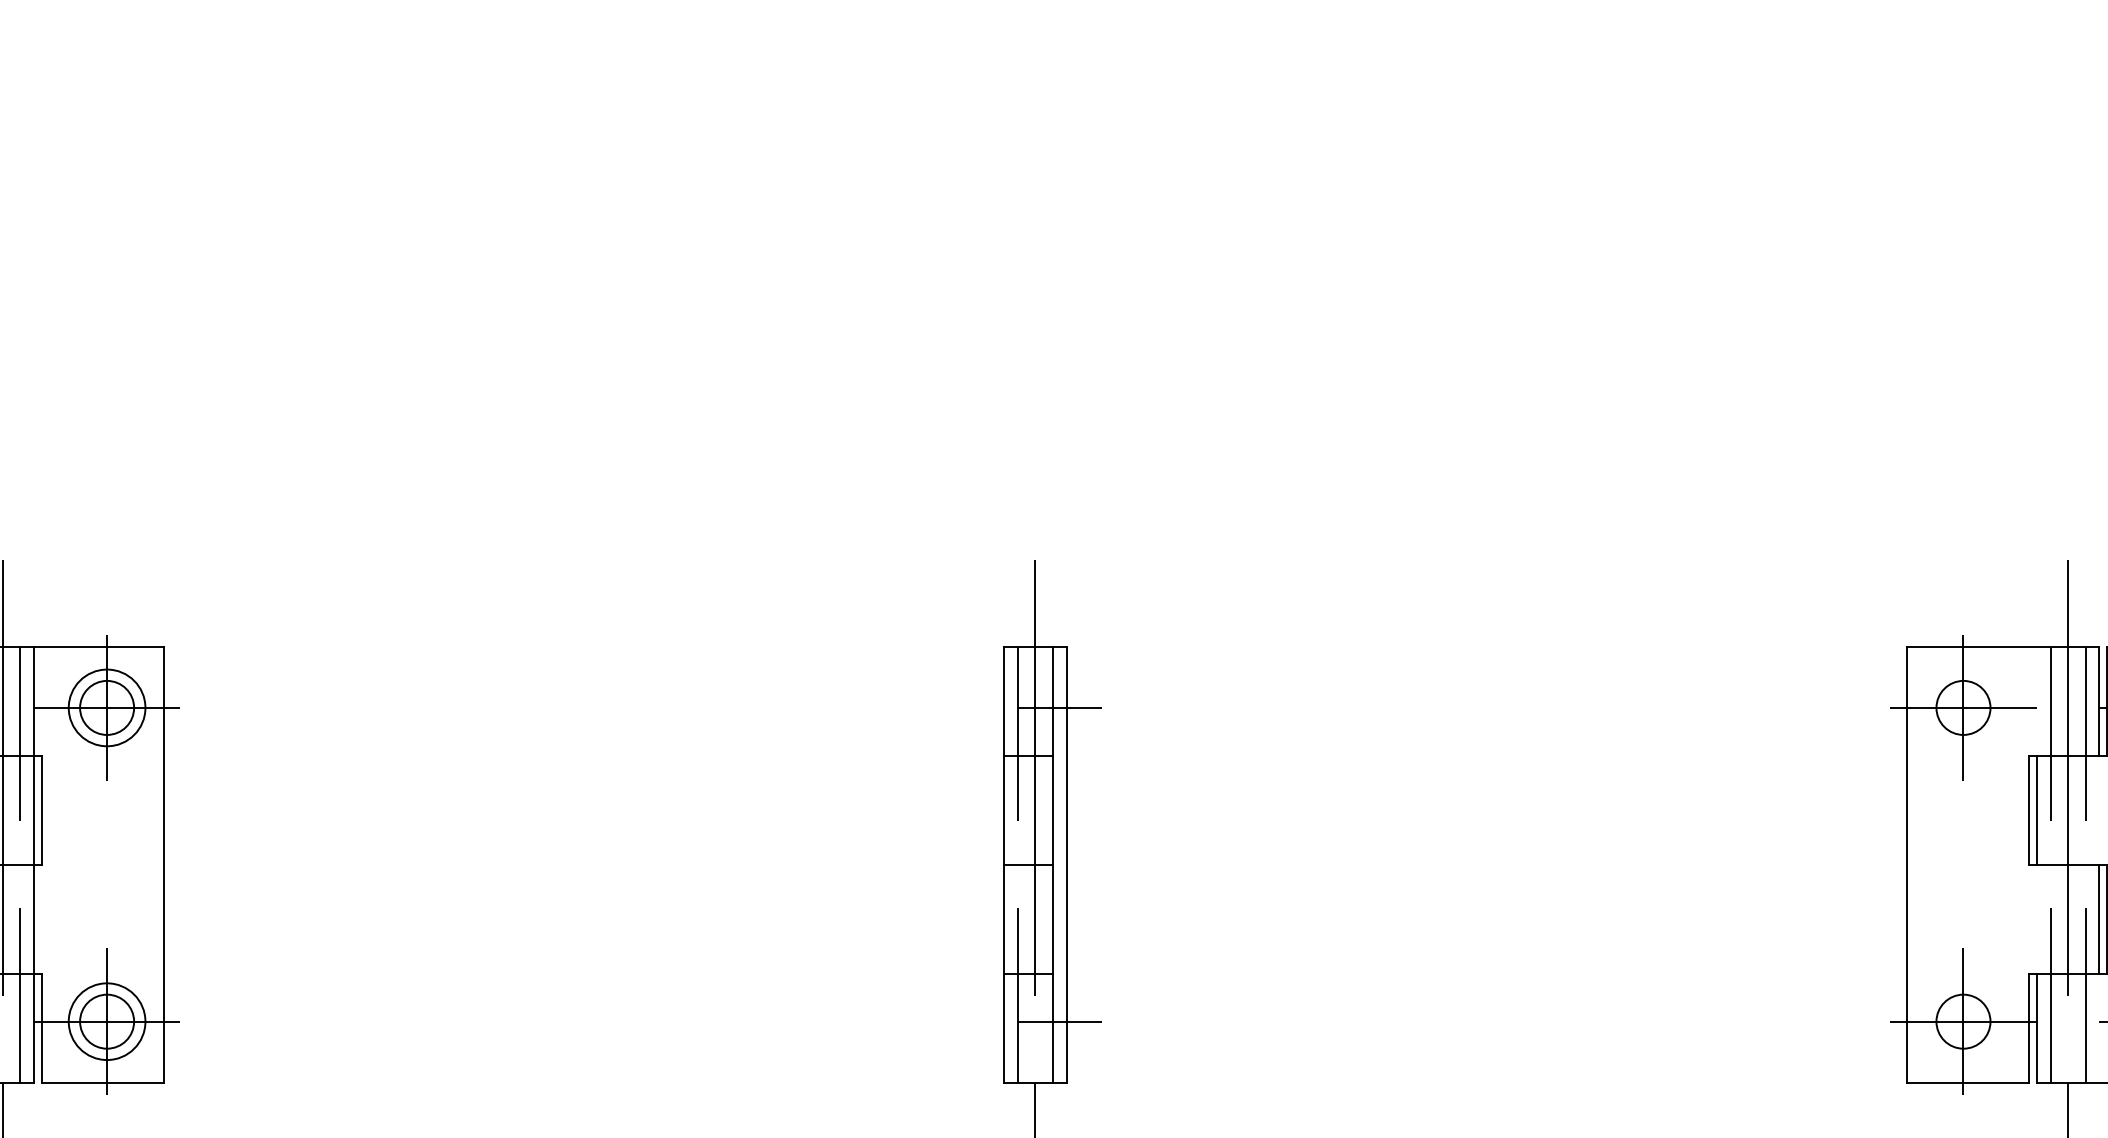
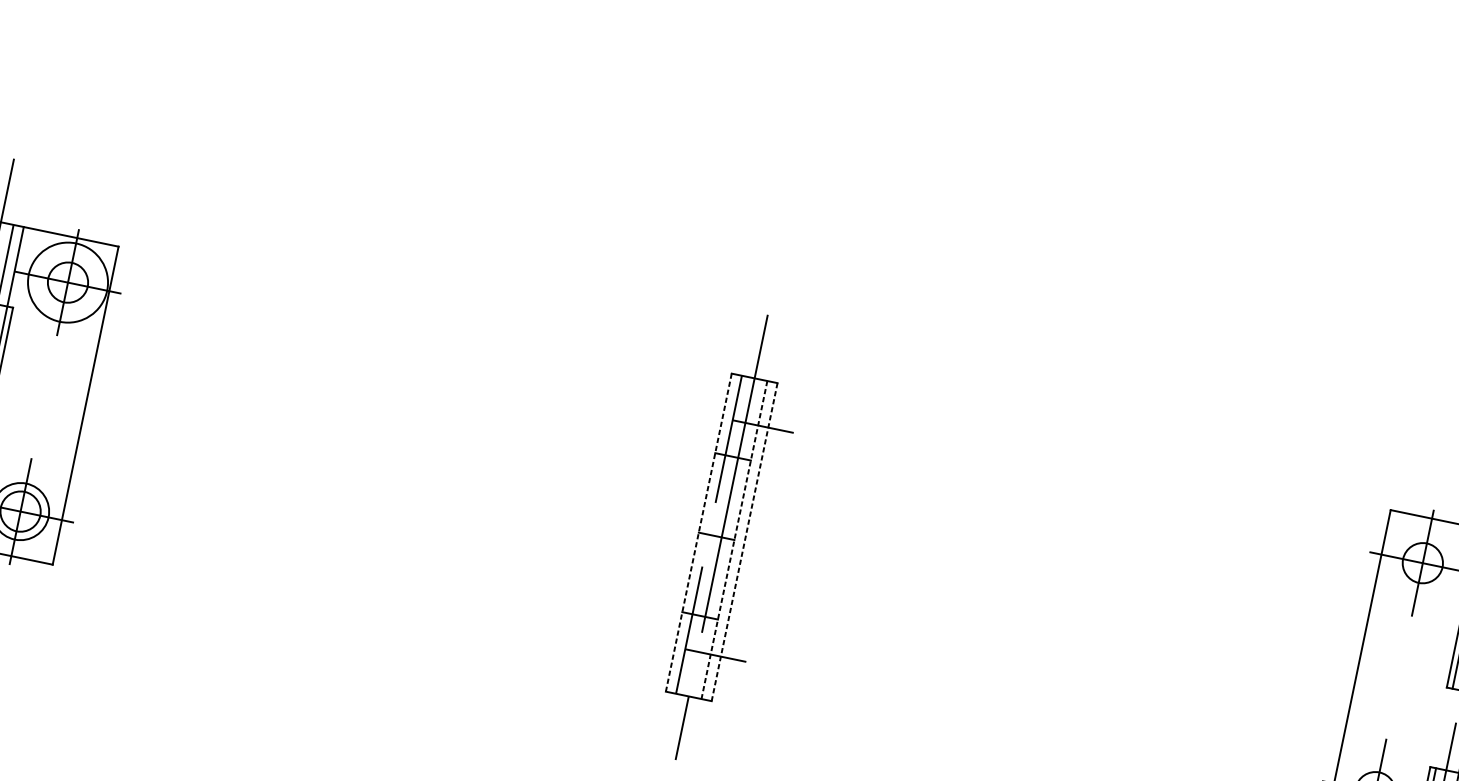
circle: (106, 707) -> (67, 282), size x1.4
line: (1003, 864) -> (698, 532), solid -> dashed
line: (1052, 864) -> (734, 539), solid -> dashed
line: (1066, 864) -> (744, 541), solid -> dashed

